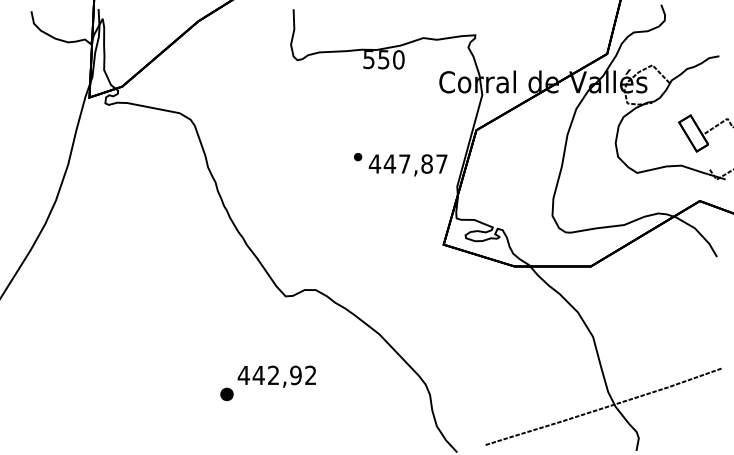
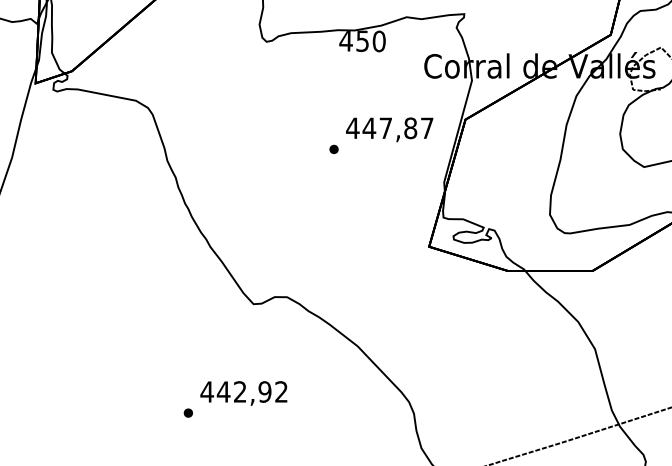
text: (368, 59) -> (345, 41), 550 -> 450
text: (407, 165) -> (388, 129), moved
part: (226, 394) -> (187, 413), size x0.62

